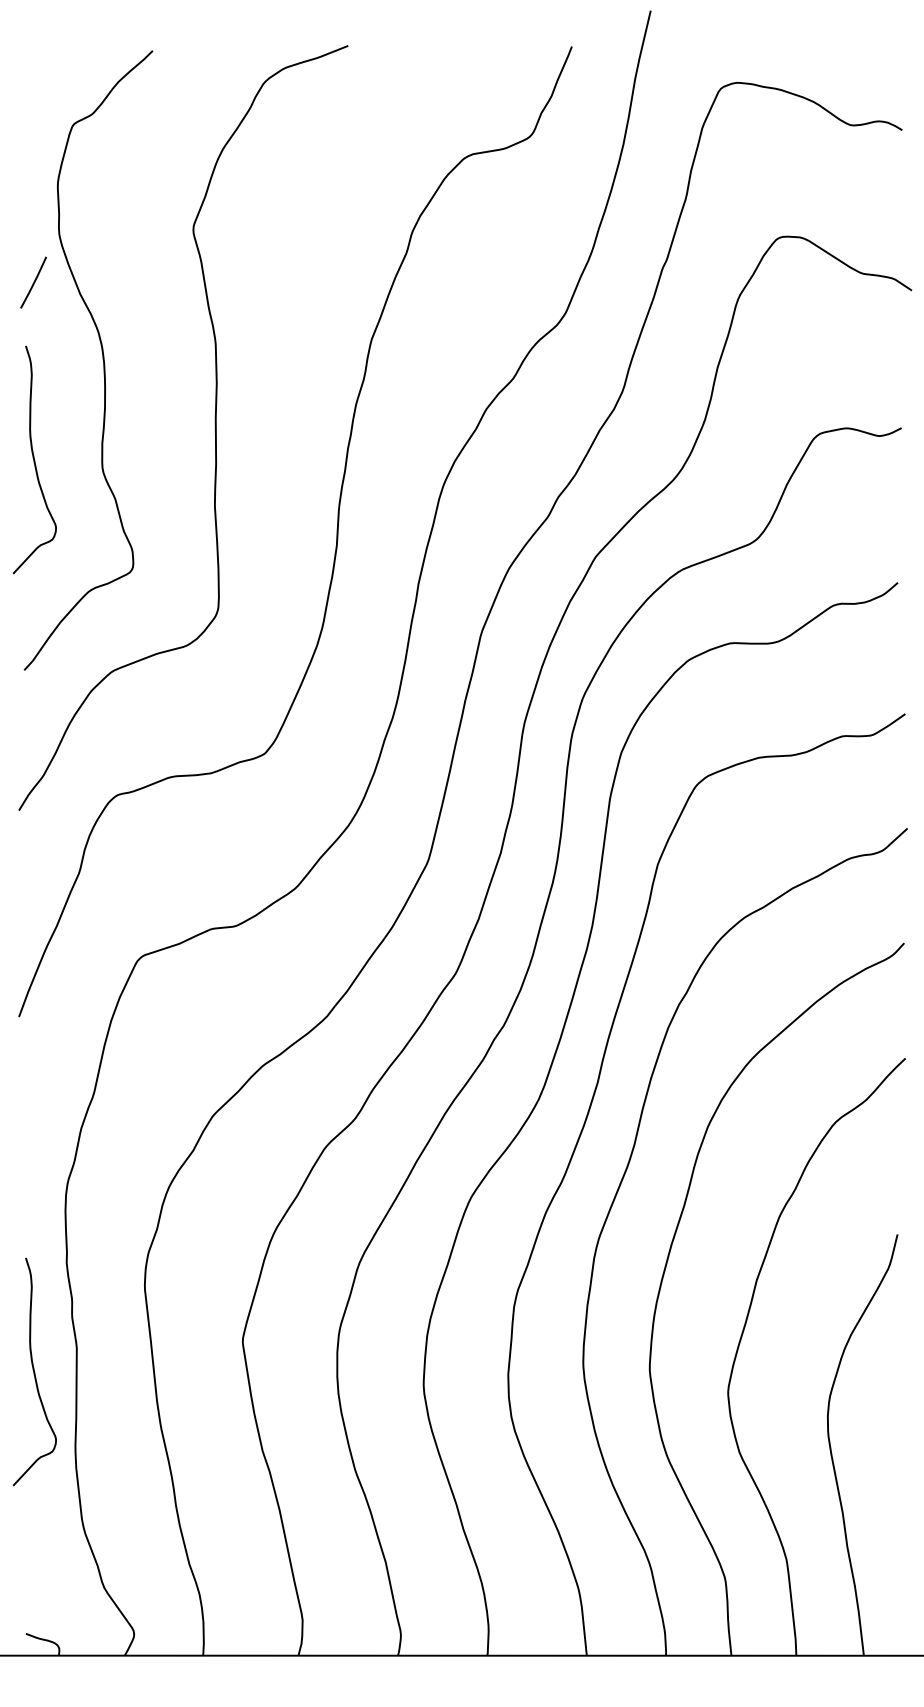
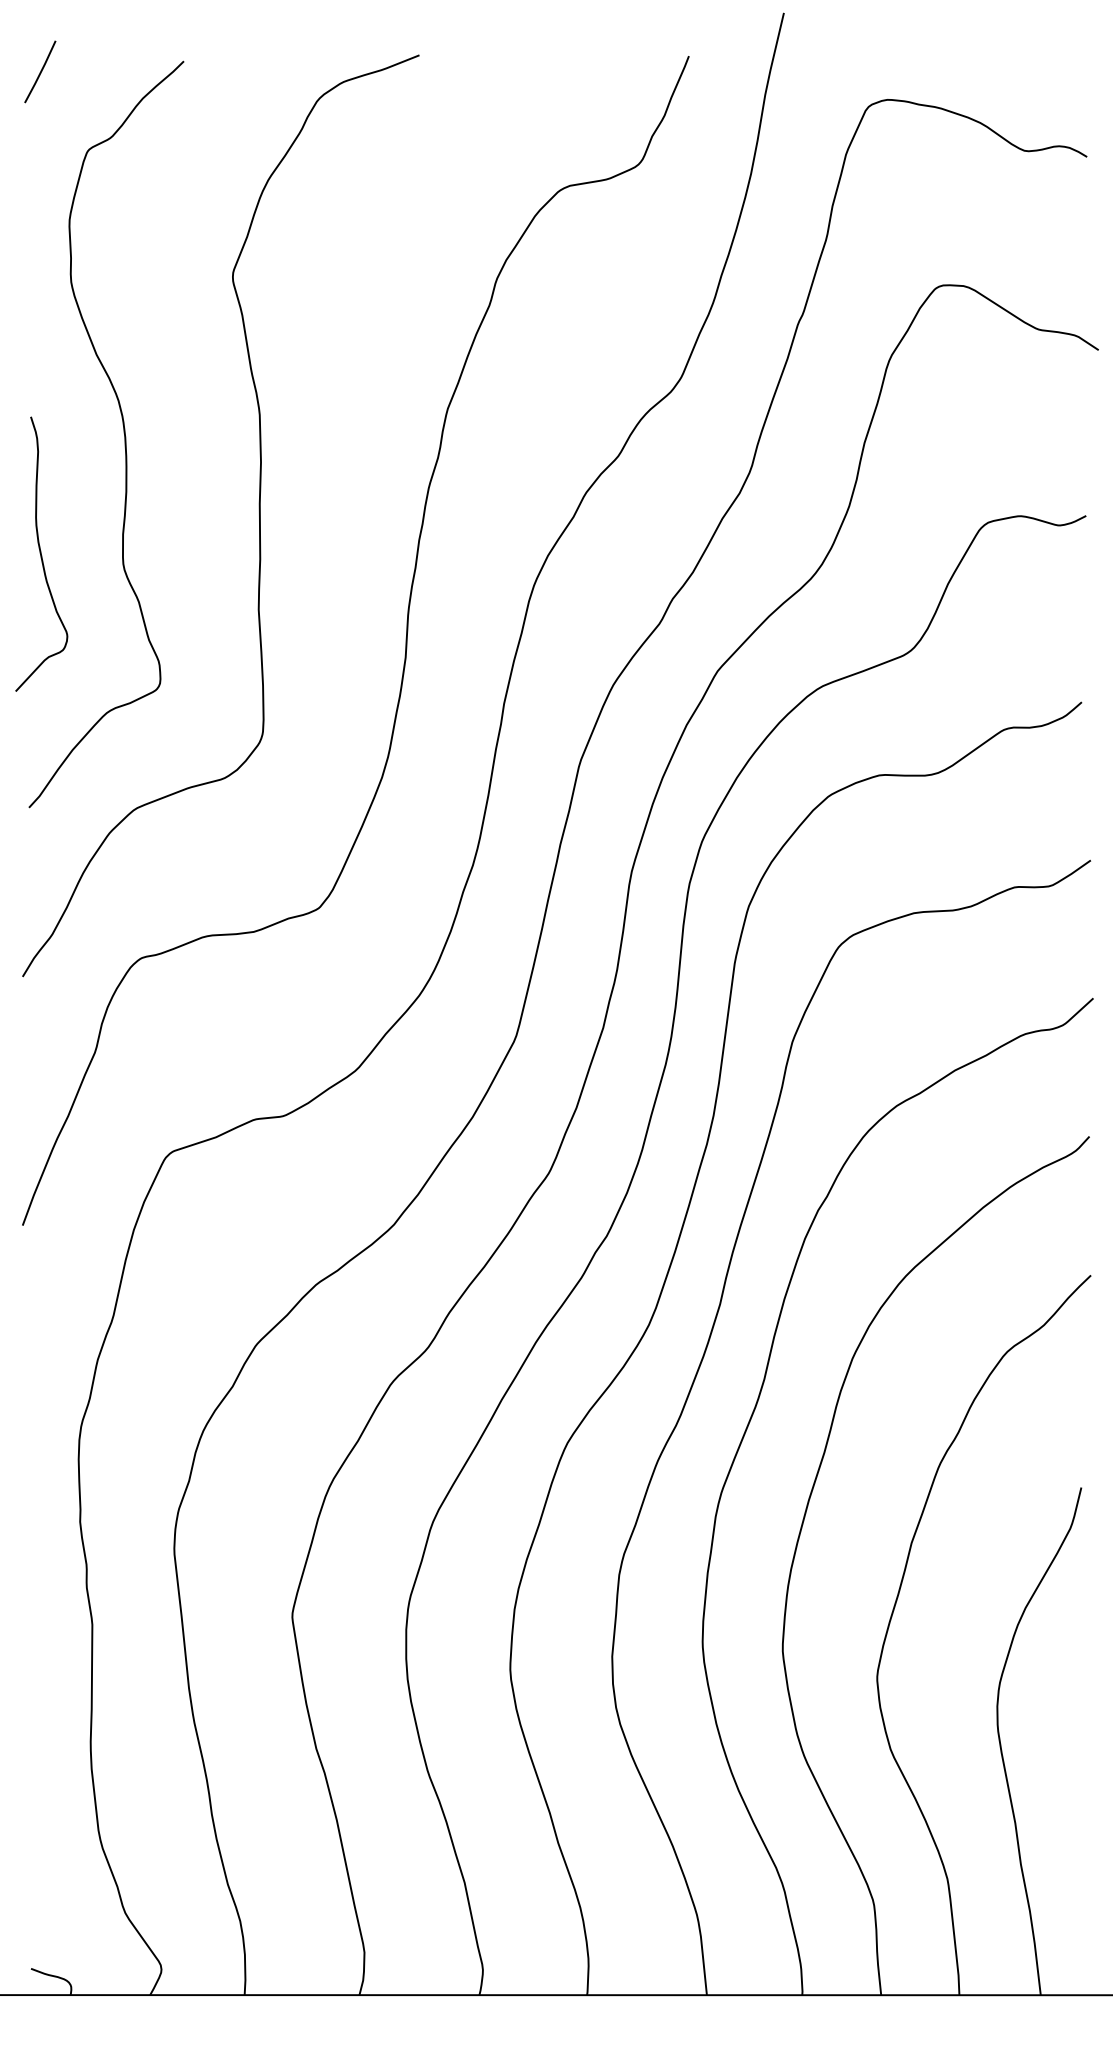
line: (33, 282) -> (40, 71), moved
curve: (34, 1371) -> (41, 1652), removed

